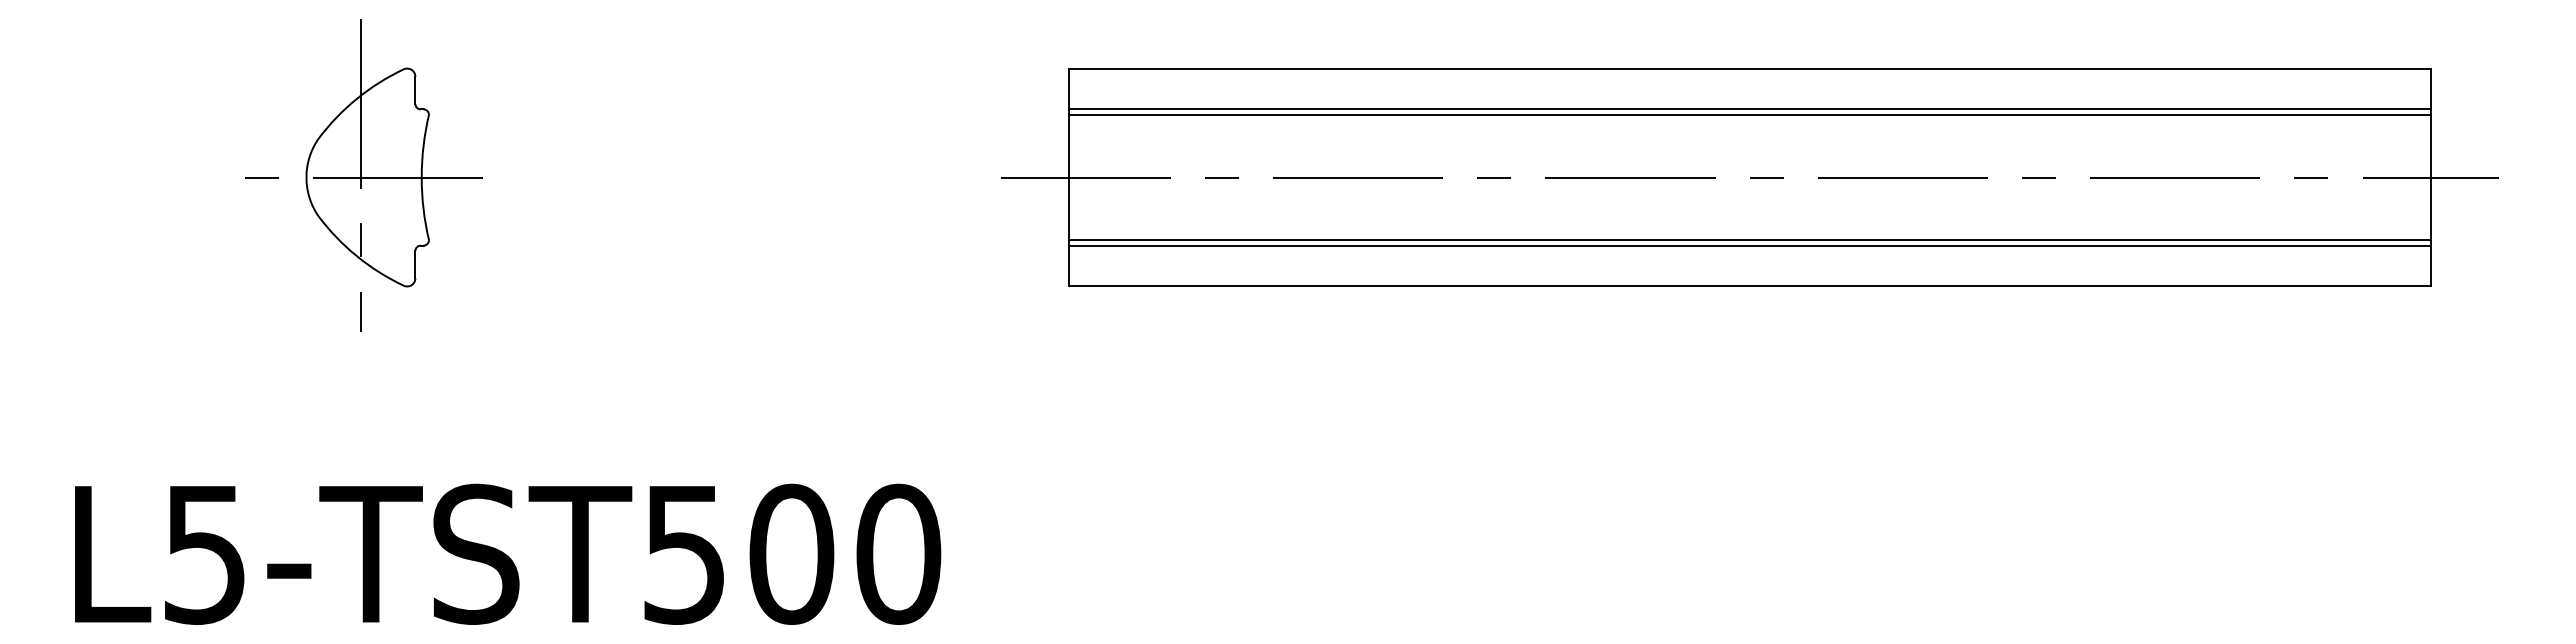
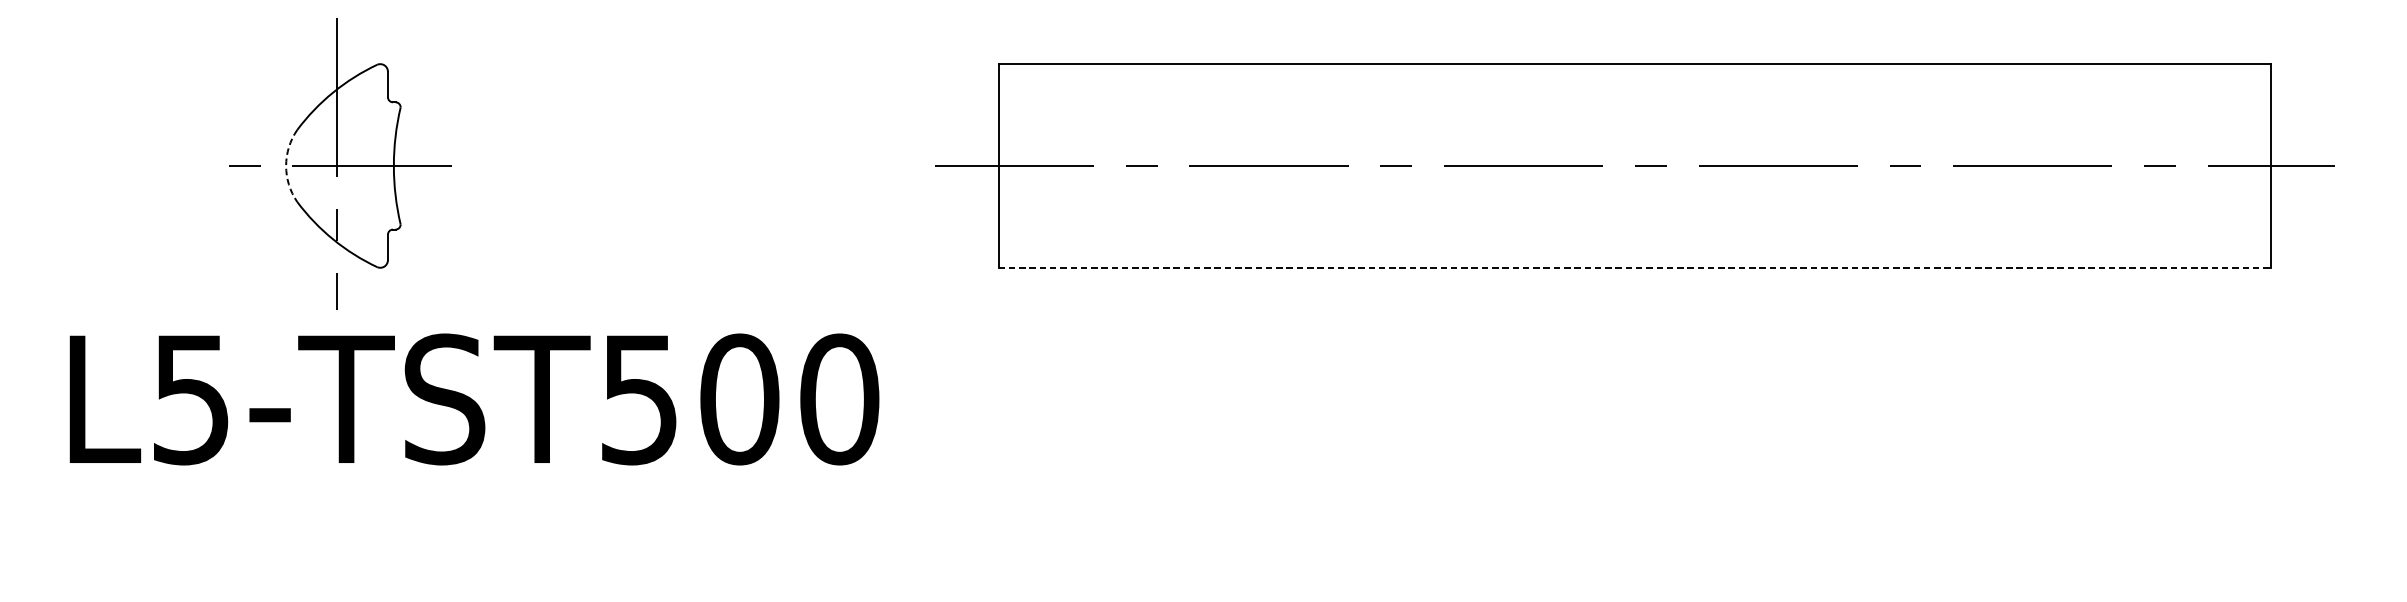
line: (1749, 109) -> (1634, 102), removed
line: (1749, 114) -> (1634, 107), removed
arc: (306, 177) -> (286, 165), solid -> dashed
line: (1749, 240) -> (1634, 224), removed
line: (1749, 245) -> (1634, 229), removed
line: (1749, 286) -> (1634, 267), solid -> dashed
text: (508, 553) -> (474, 398), moved

